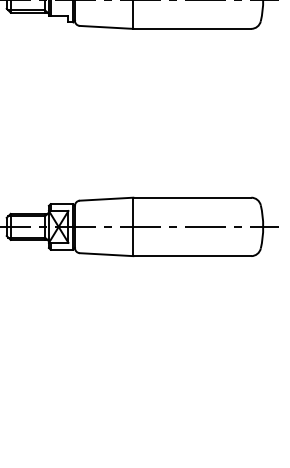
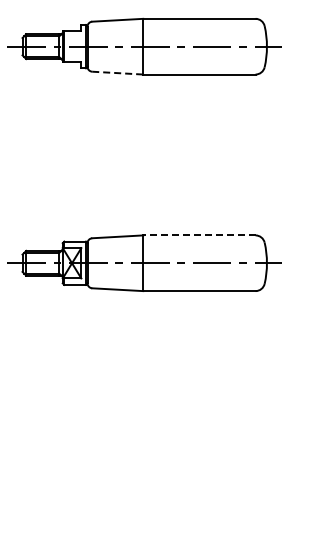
line: (106, 27) -> (117, 73), solid -> dashed
line: (191, 197) -> (198, 235), solid -> dashed

